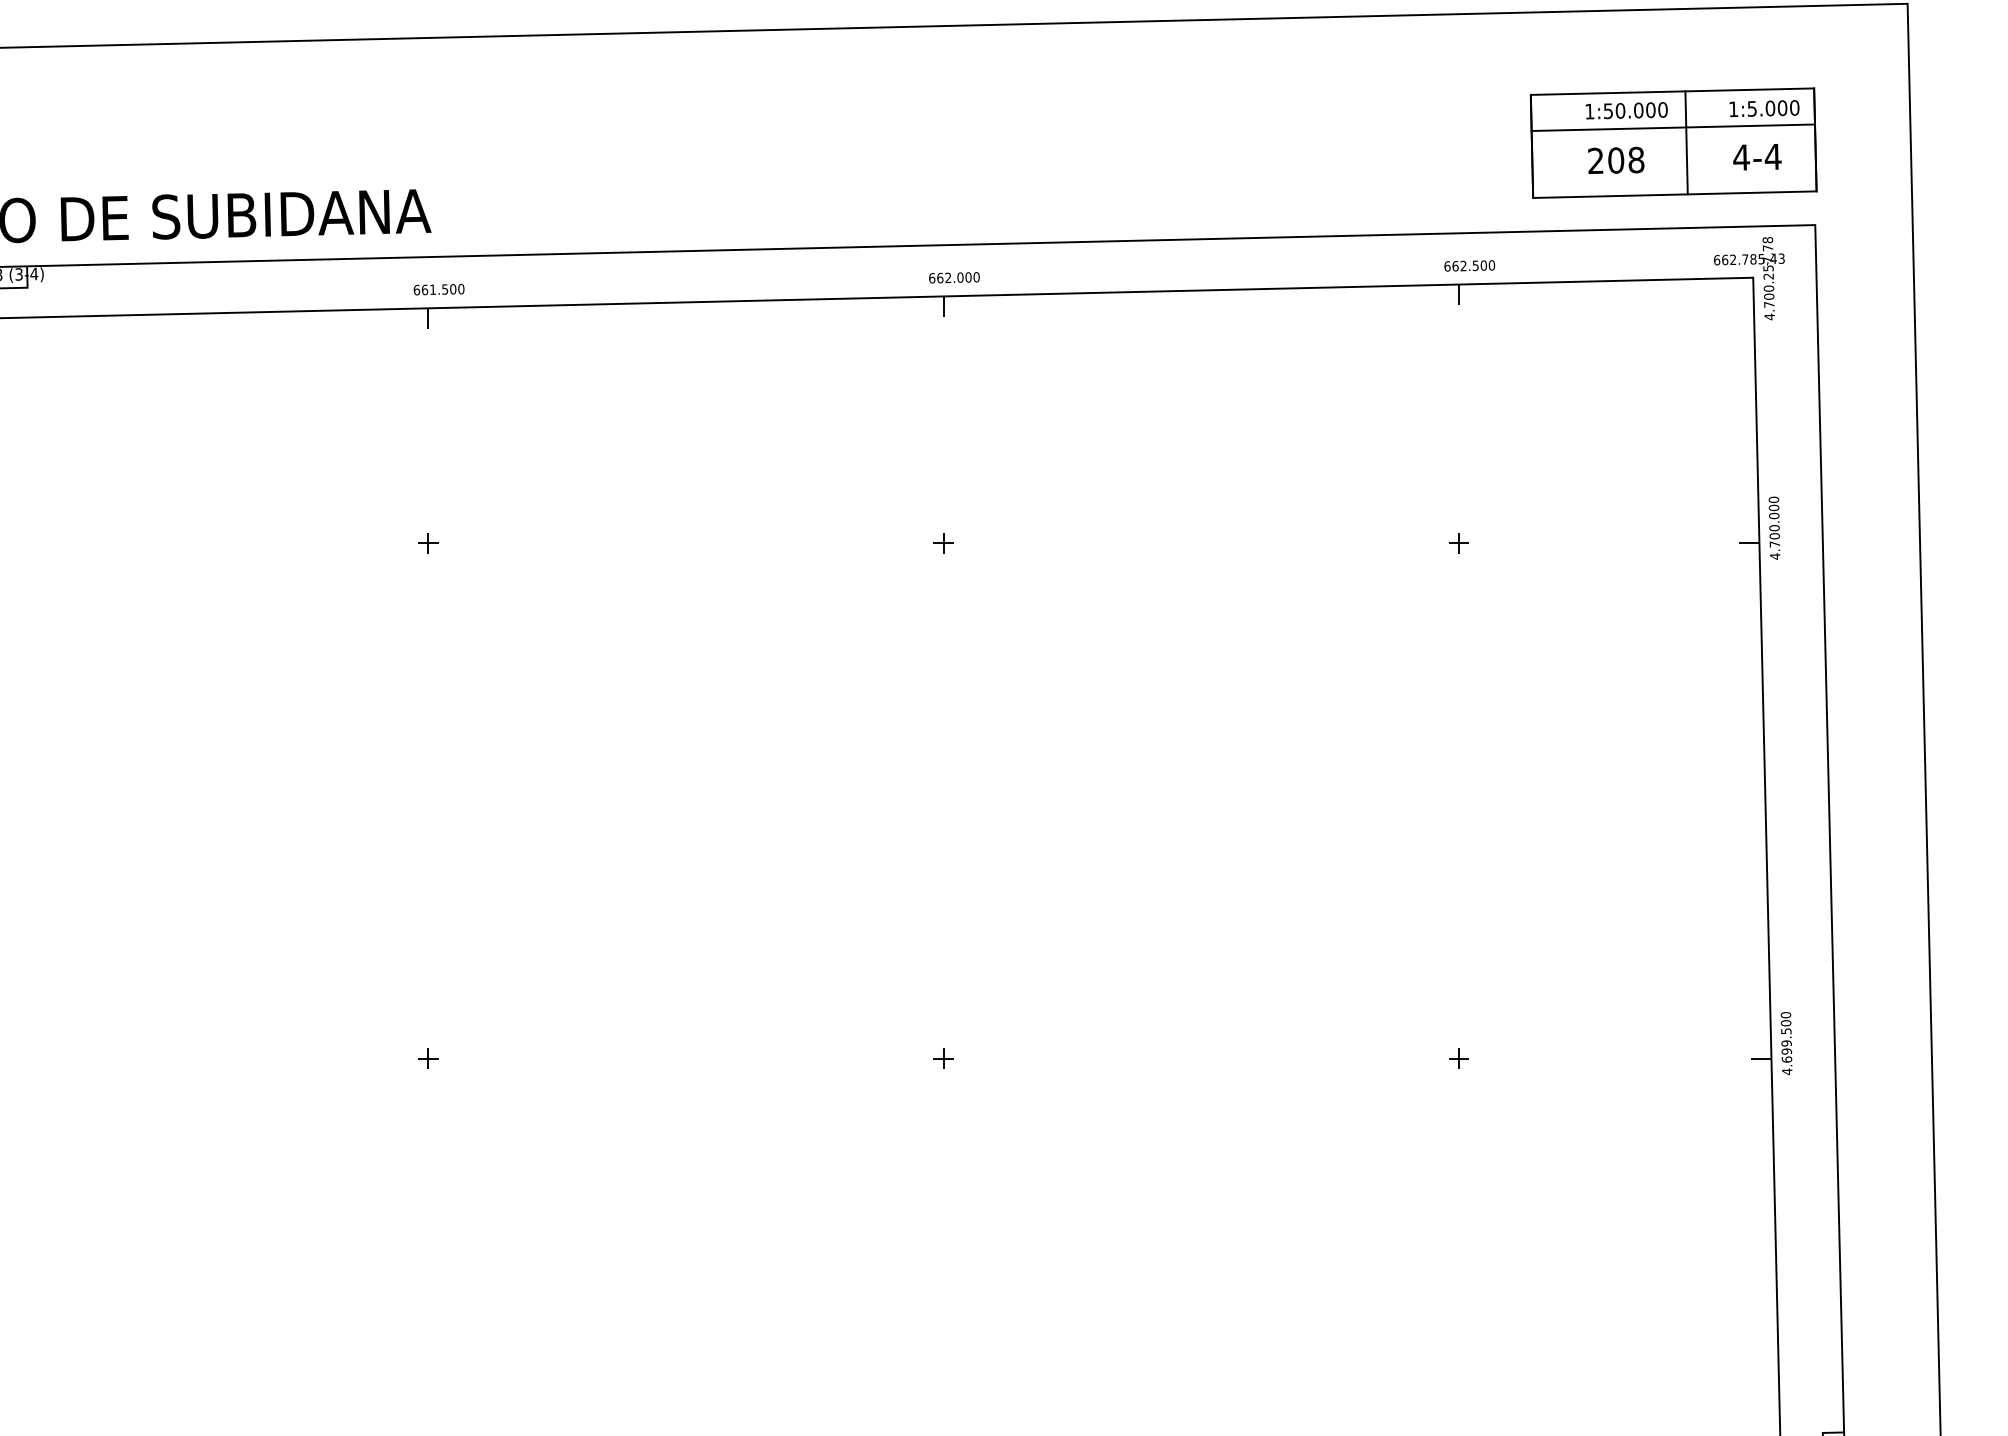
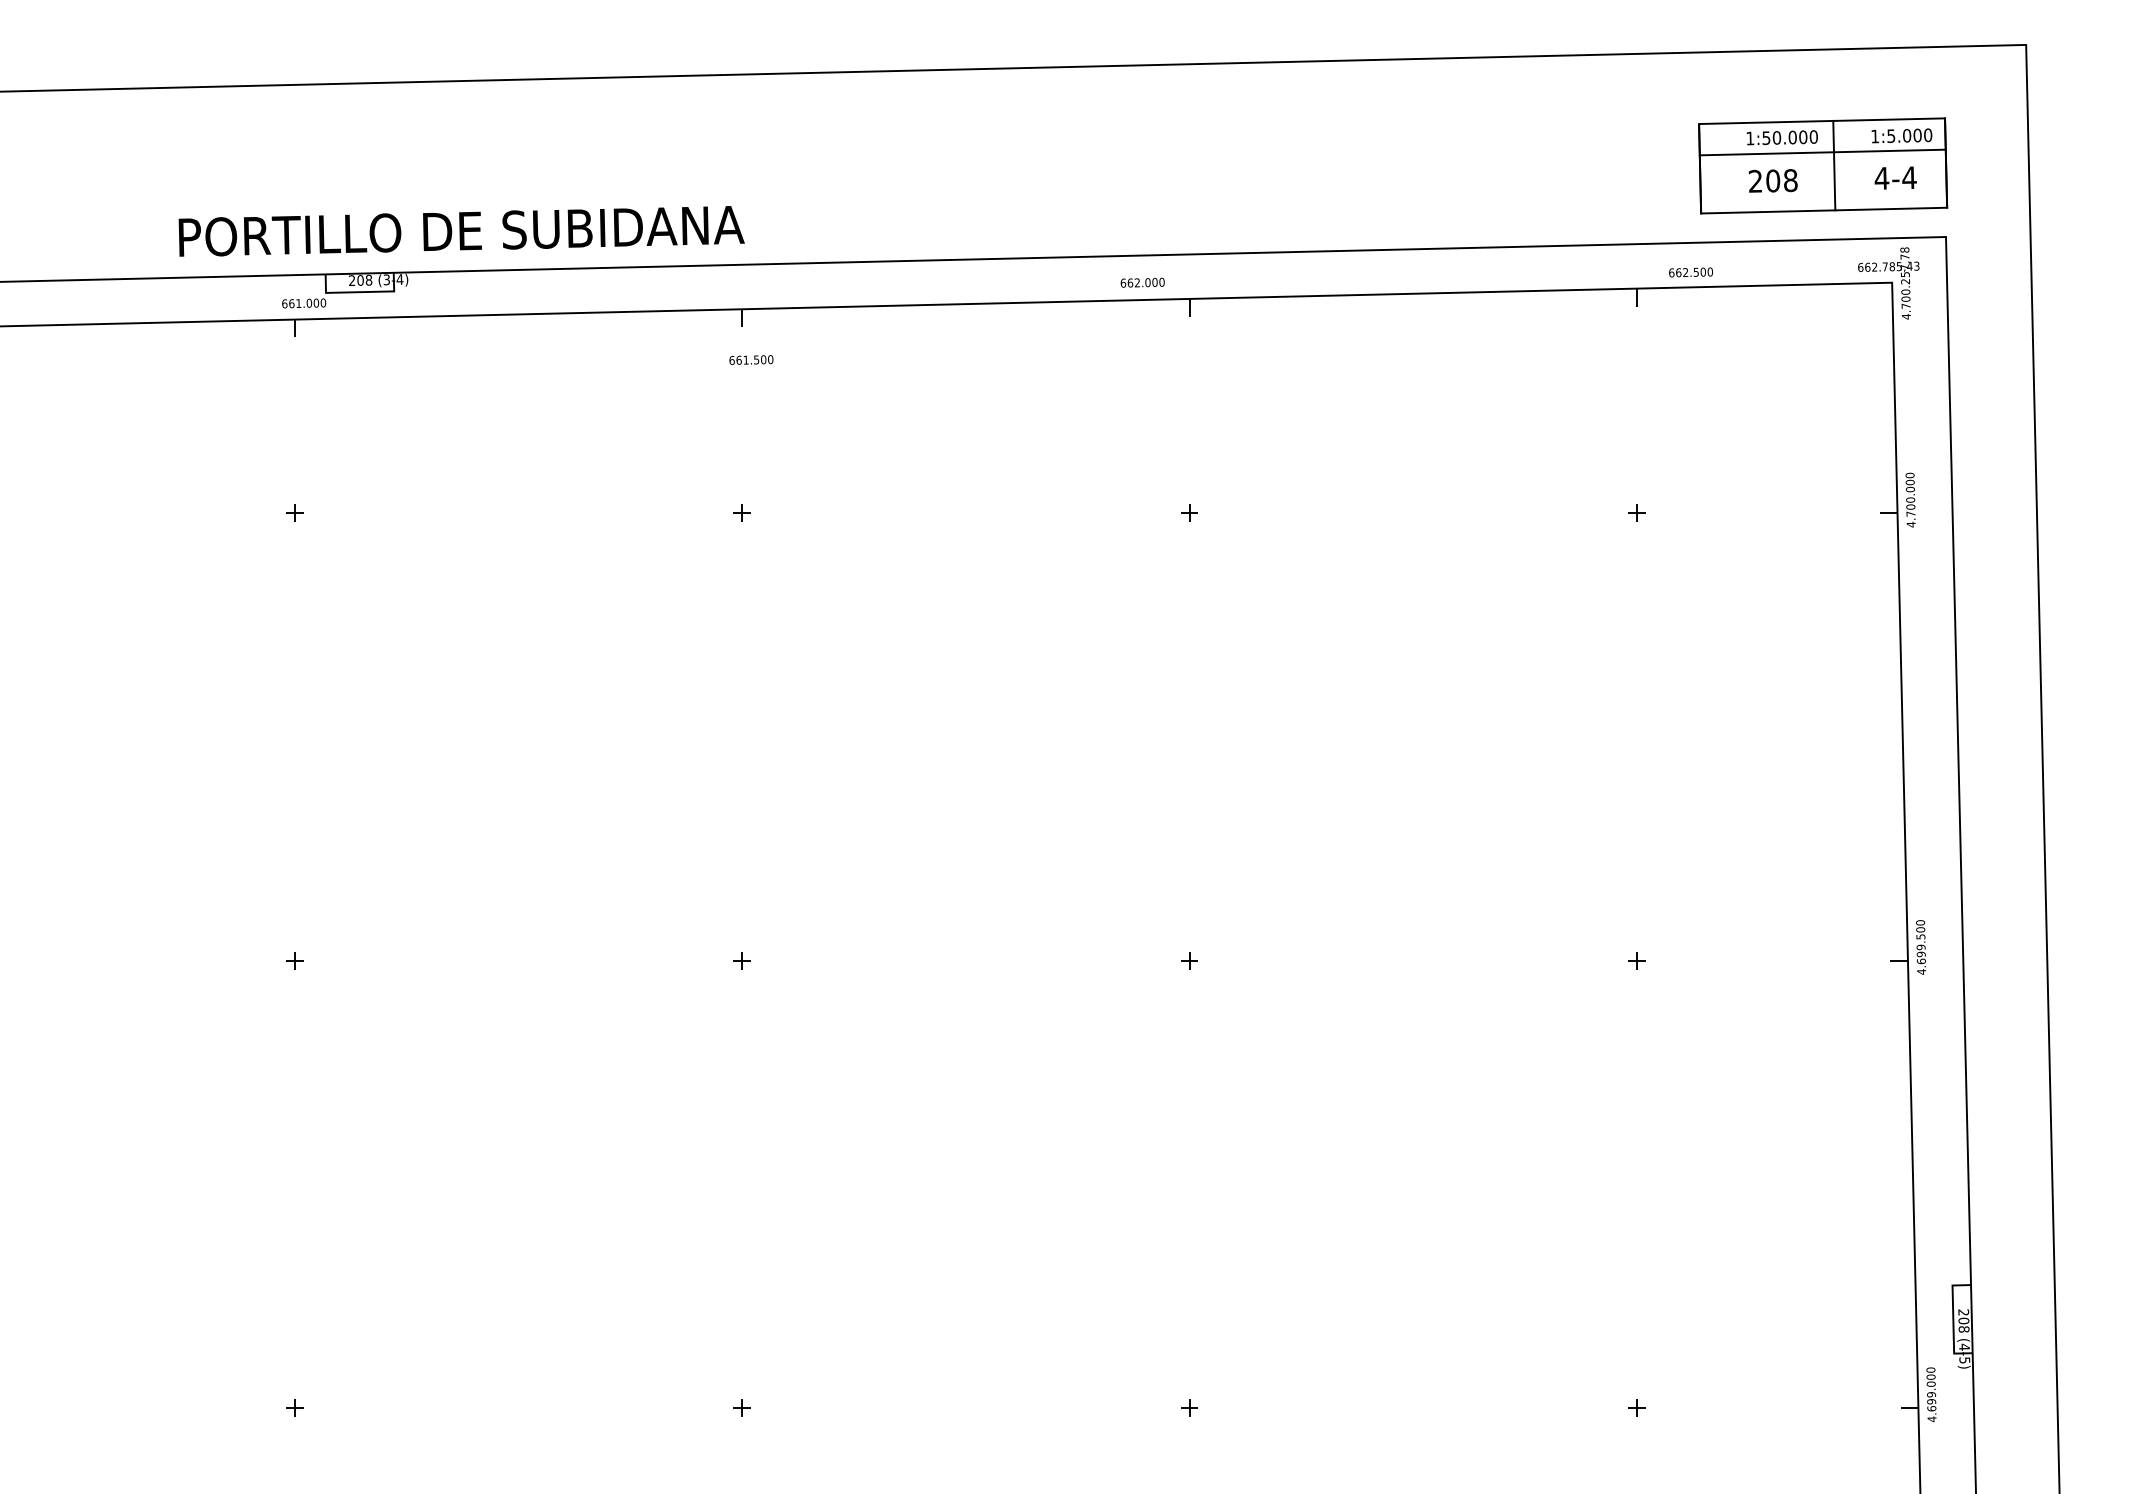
text: (1469, 265) -> (1690, 272), moved
text: (954, 277) -> (1142, 282), moved
text: (439, 289) -> (751, 359), moved

